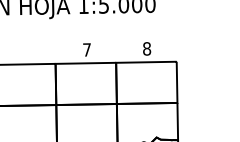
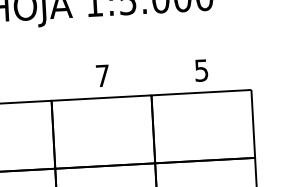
text: (147, 48) -> (202, 69), 8 -> 5

